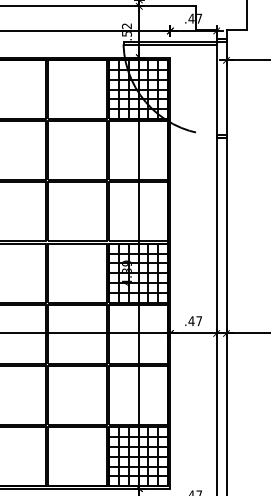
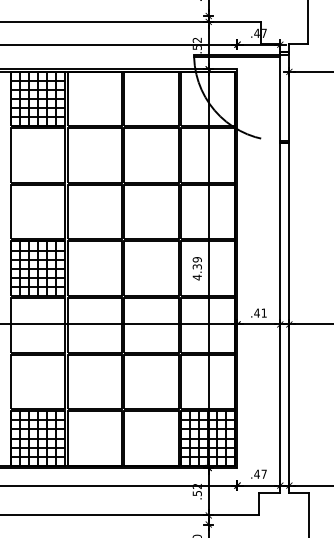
hatch: (137, 89) -> (207, 98), removed
hatch: (137, 272) -> (207, 268), removed
text: (198, 320) -> (263, 312), .47 -> .41

